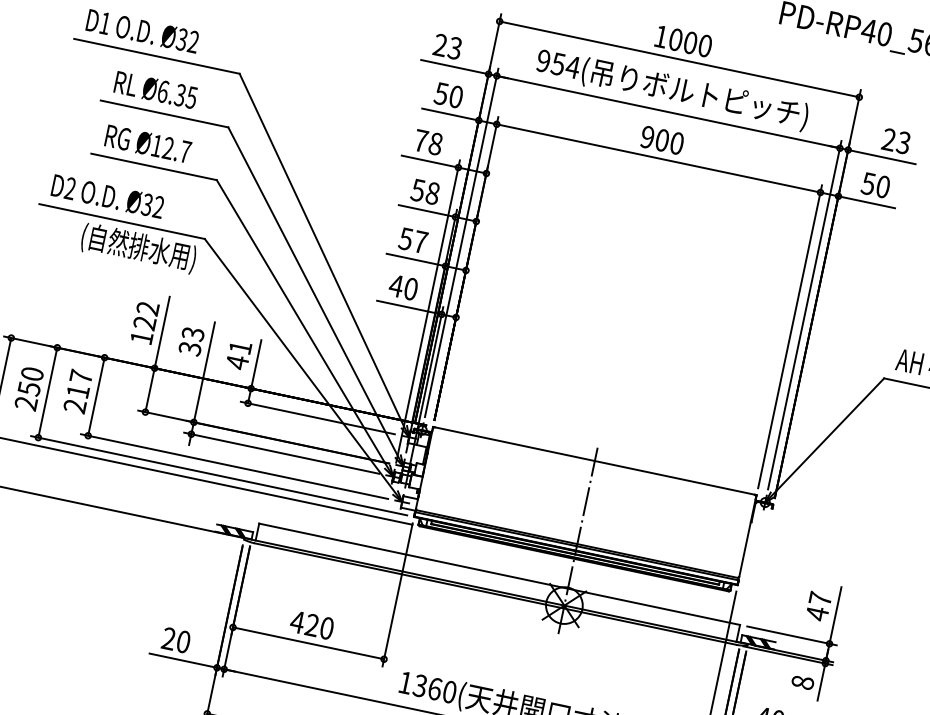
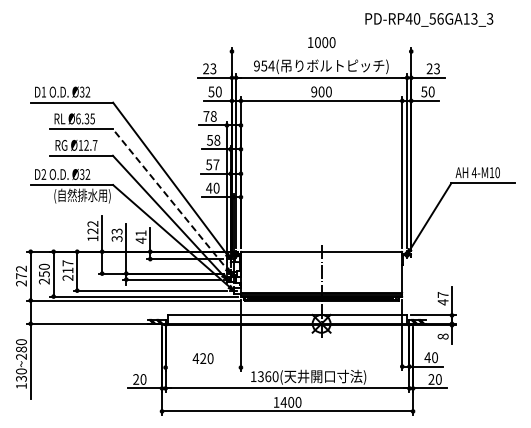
line: (679, 59) -> (321, 51), removed
line: (314, 296) -> (171, 201), solid -> dashed
line: (306, 642) -> (202, 367), removed

